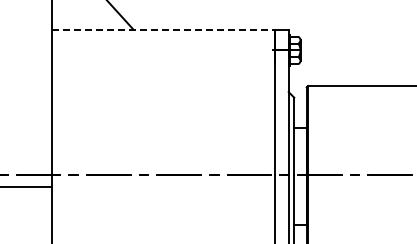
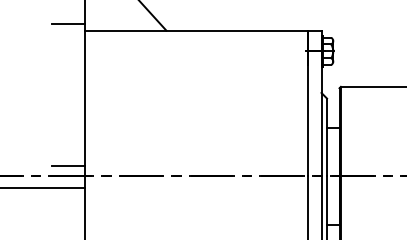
line: (35, 22) -> (68, 23), added
line: (163, 29) -> (196, 30), dashed -> solid
line: (35, 164) -> (68, 165), added

